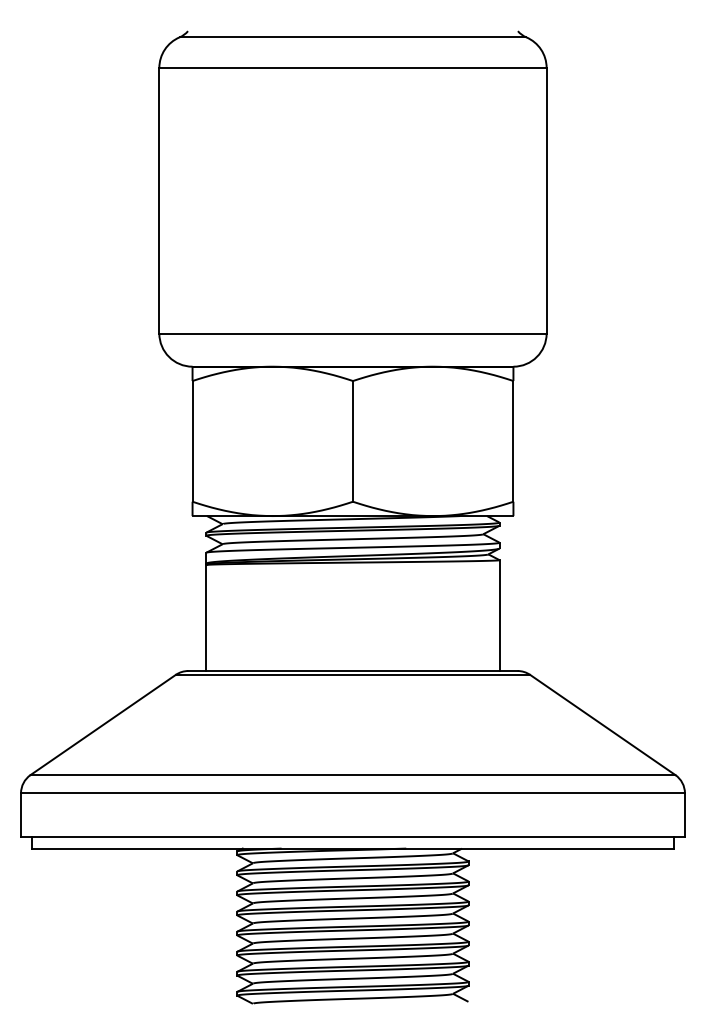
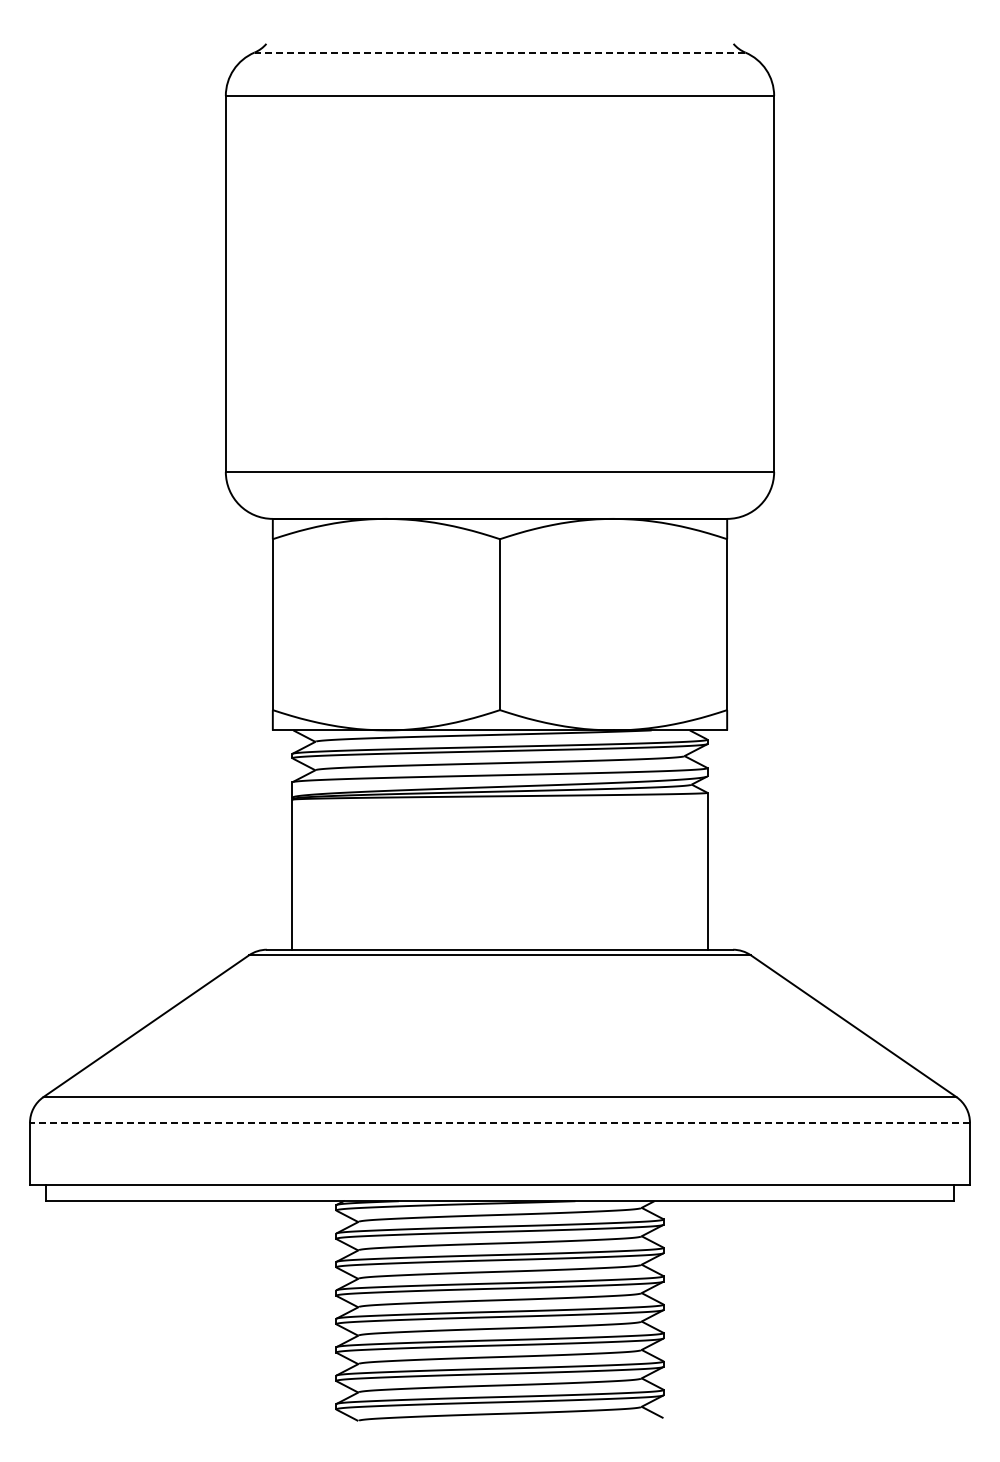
line: (352, 37) -> (499, 52), solid -> dashed
line: (353, 793) -> (500, 1122), solid -> dashed

